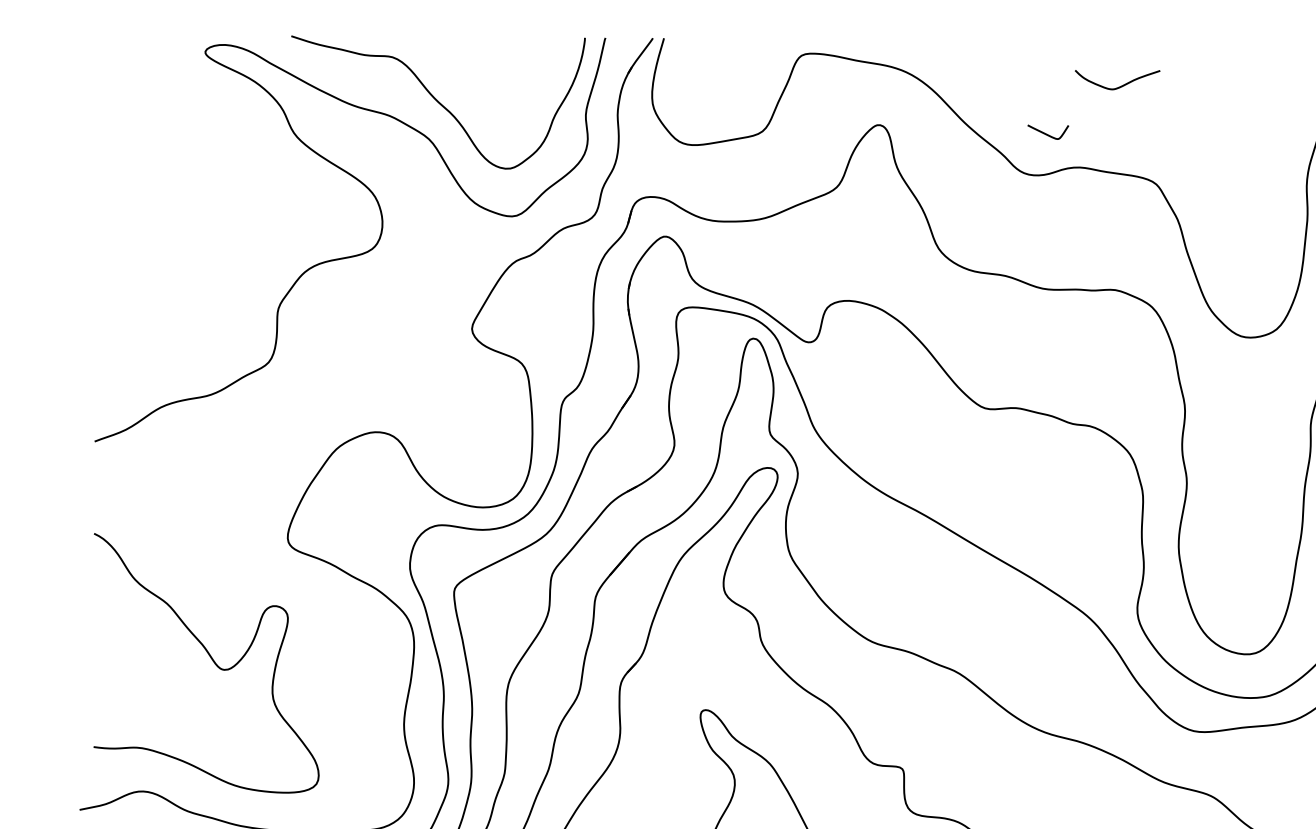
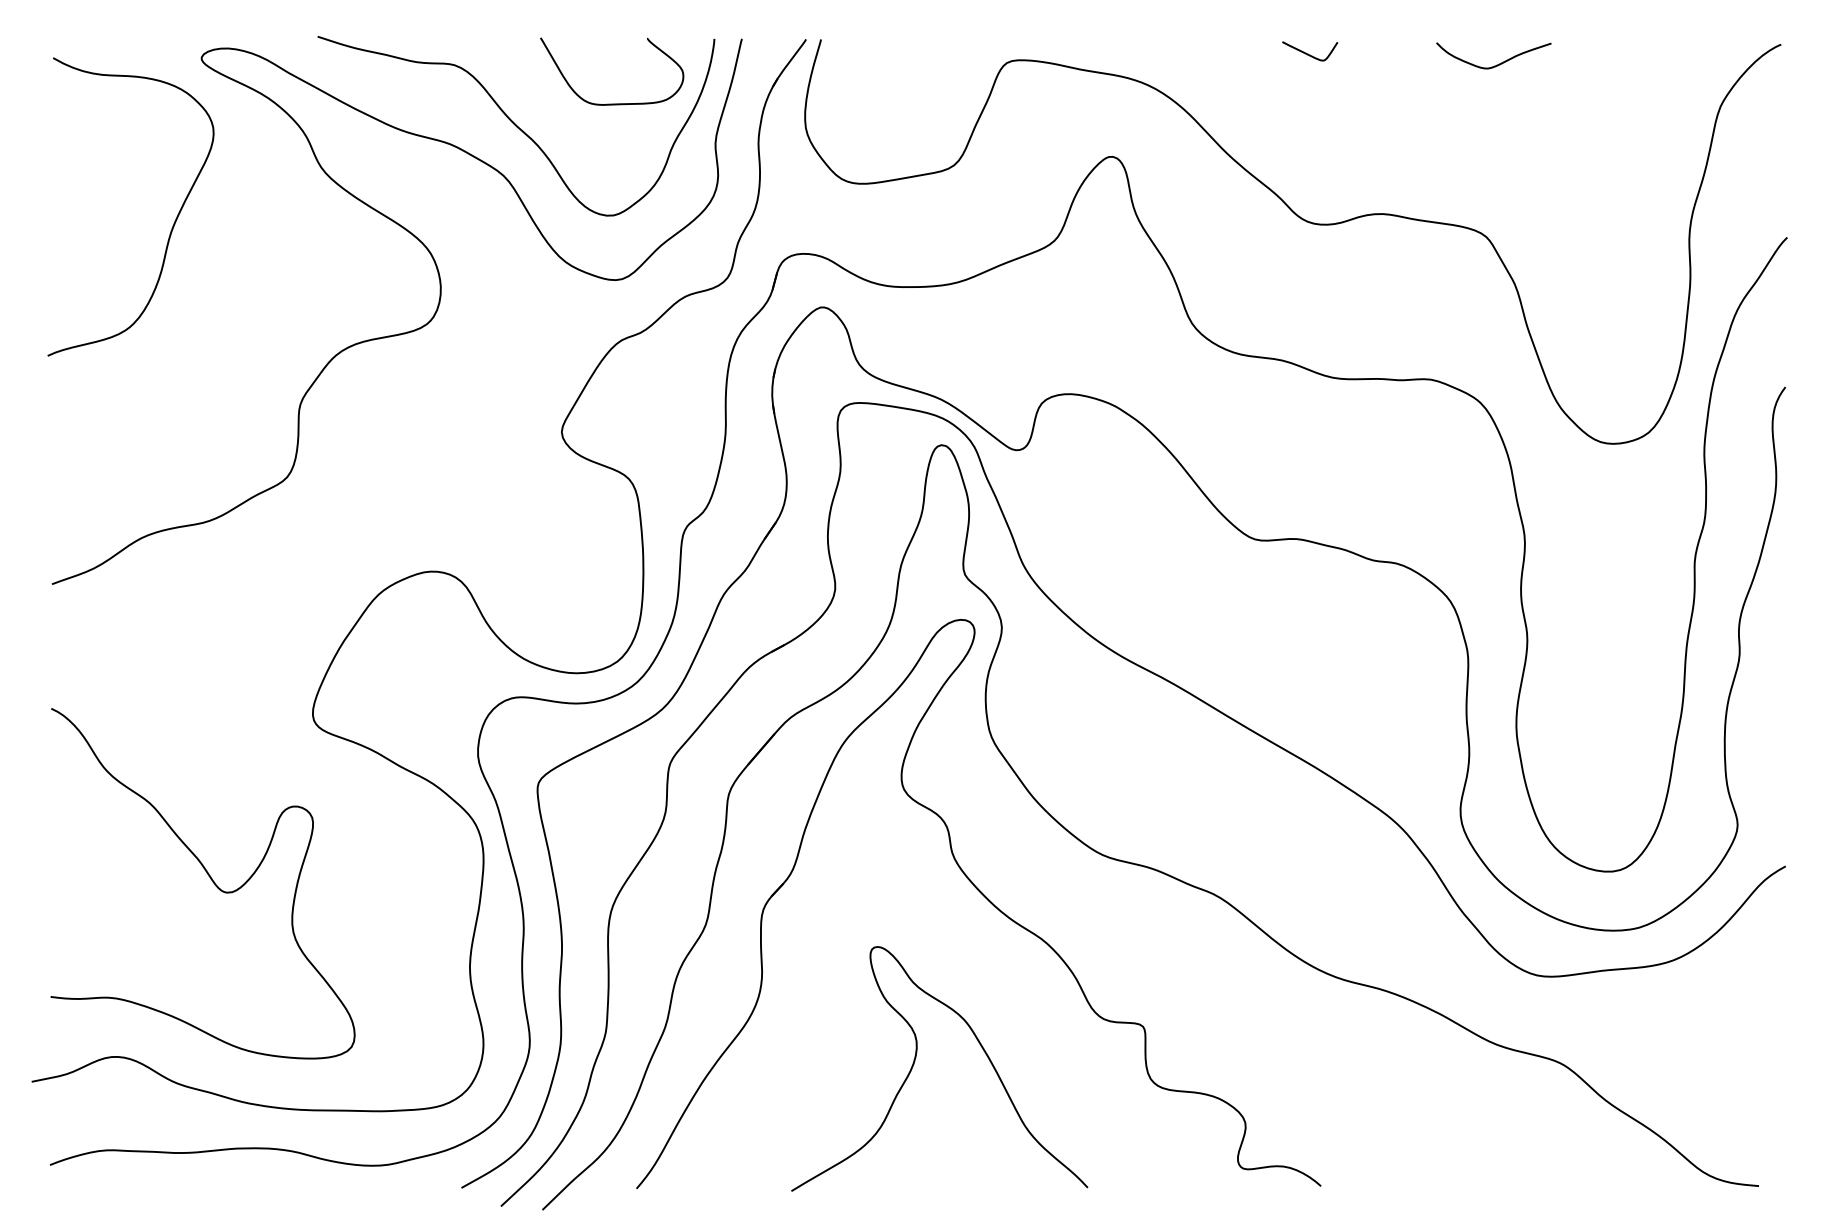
curve: (509, 85) -> (612, 103), added
curve: (1119, 86) -> (1496, 64), moved
curve: (1047, 133) -> (1308, 53), moved
curve: (183, 175) -> (172, 225), added

